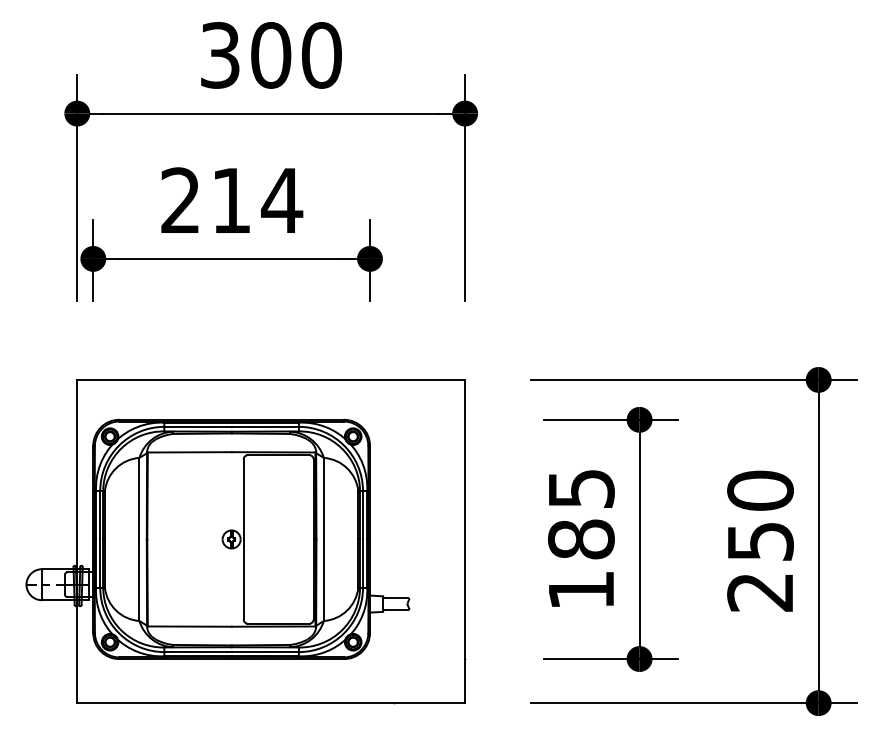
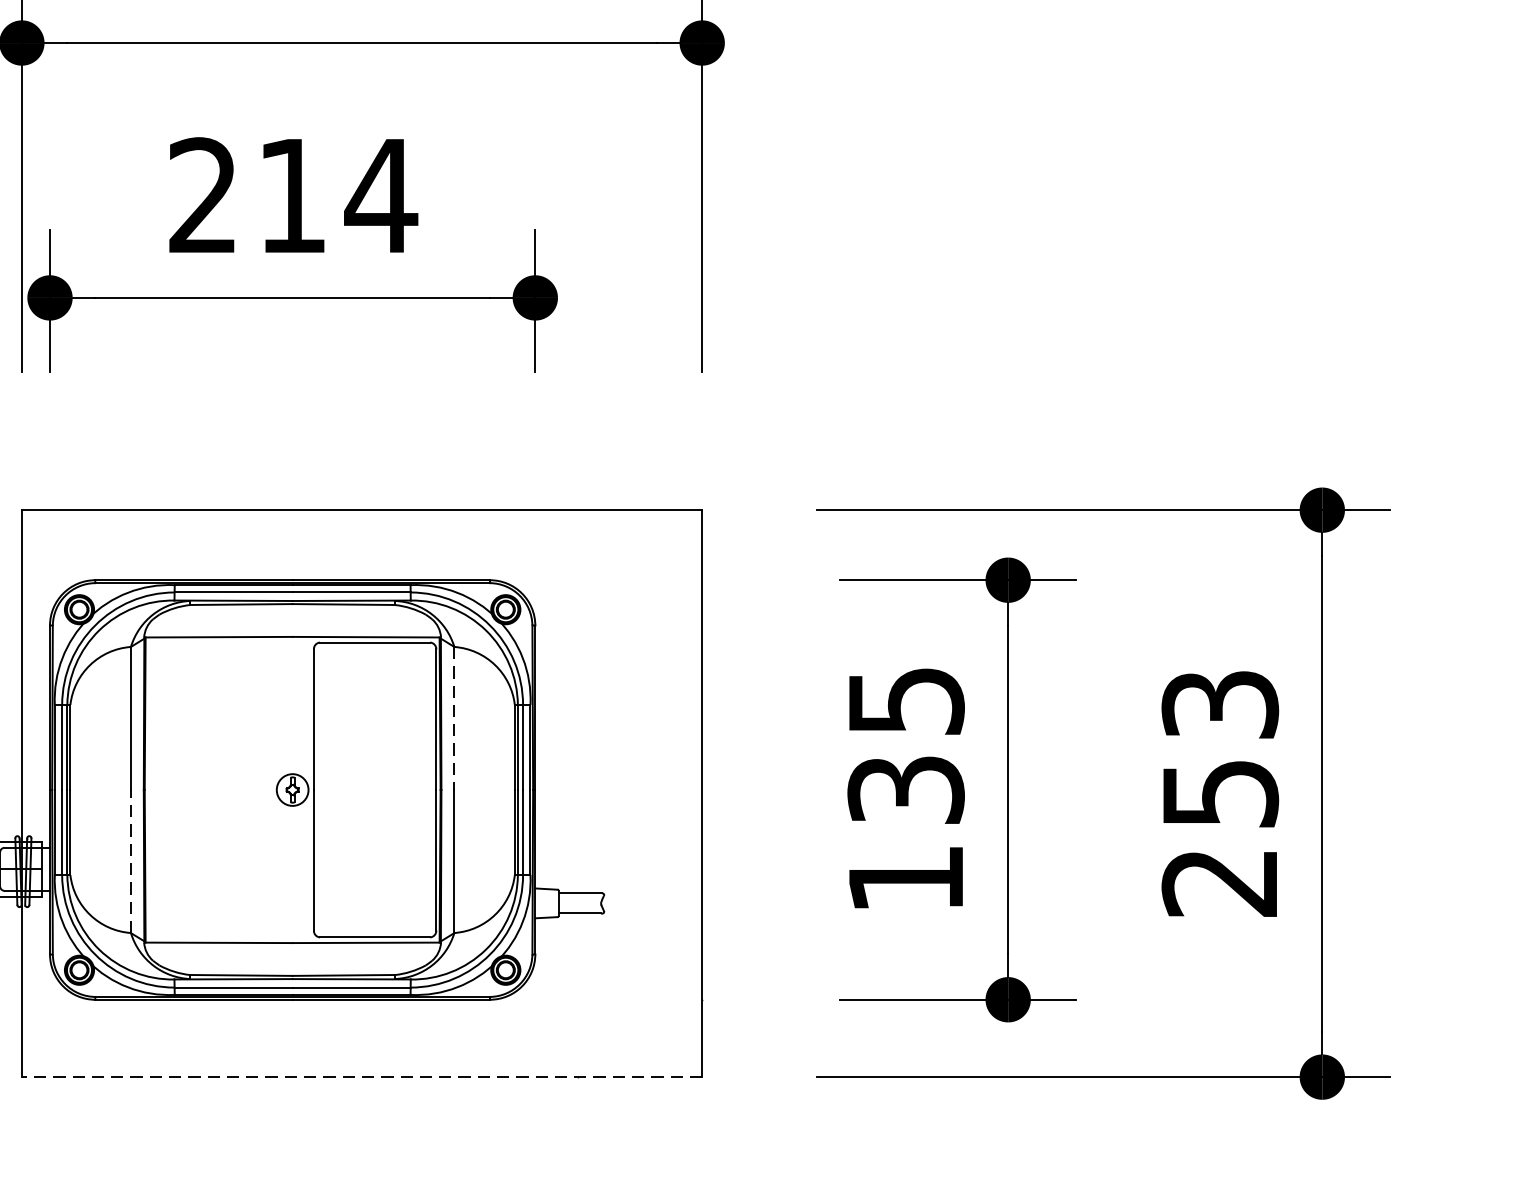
text: (760, 490) -> (1220, 704), 250 -> 253
line: (323, 498) -> (453, 718), solid -> dashed
text: (581, 539) -> (906, 790), 185 -> 135
line: (139, 580) -> (131, 861), solid -> dashed
line: (271, 703) -> (362, 1077), solid -> dashed

